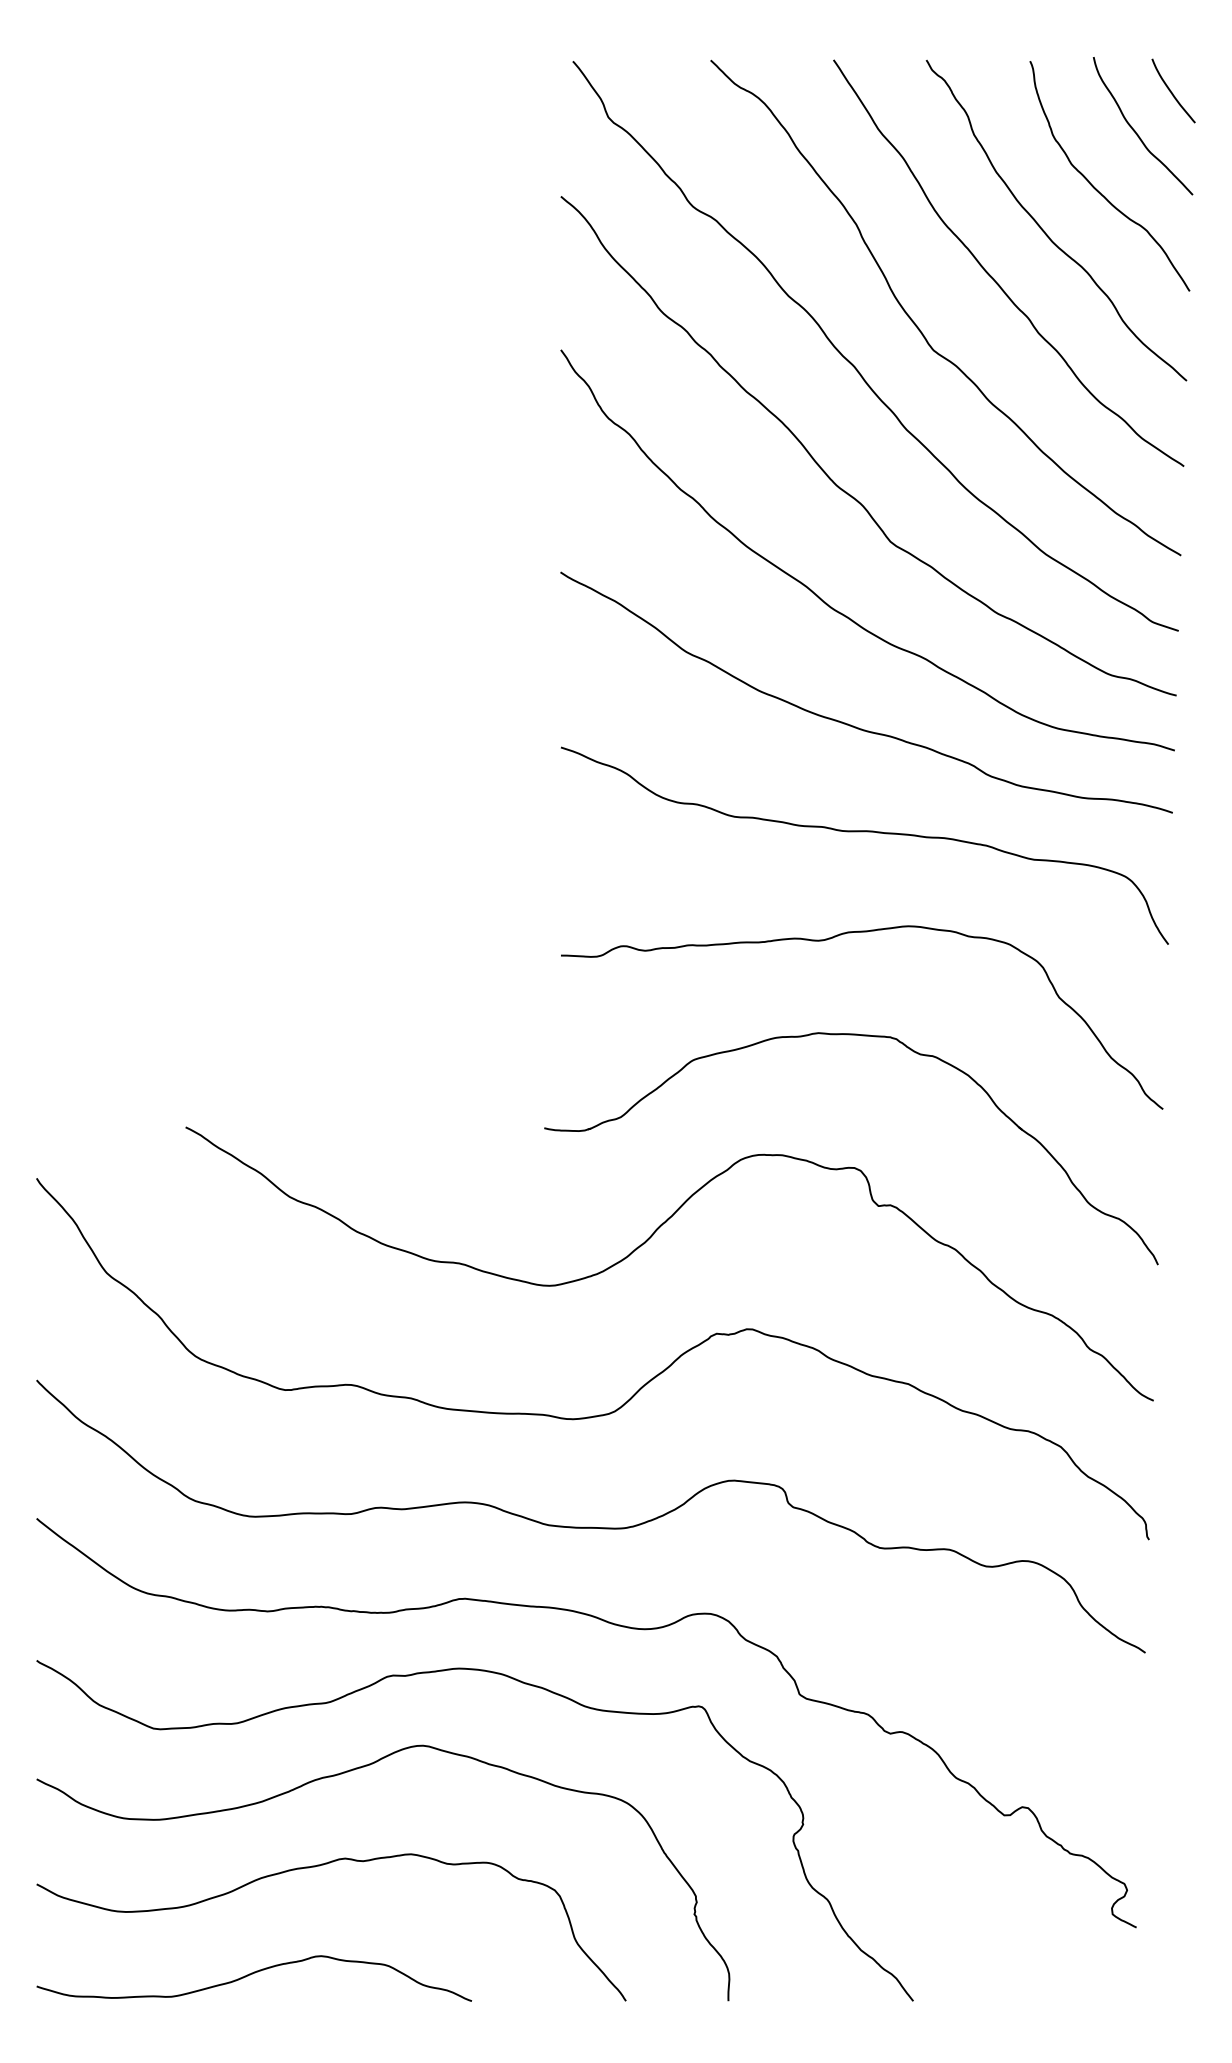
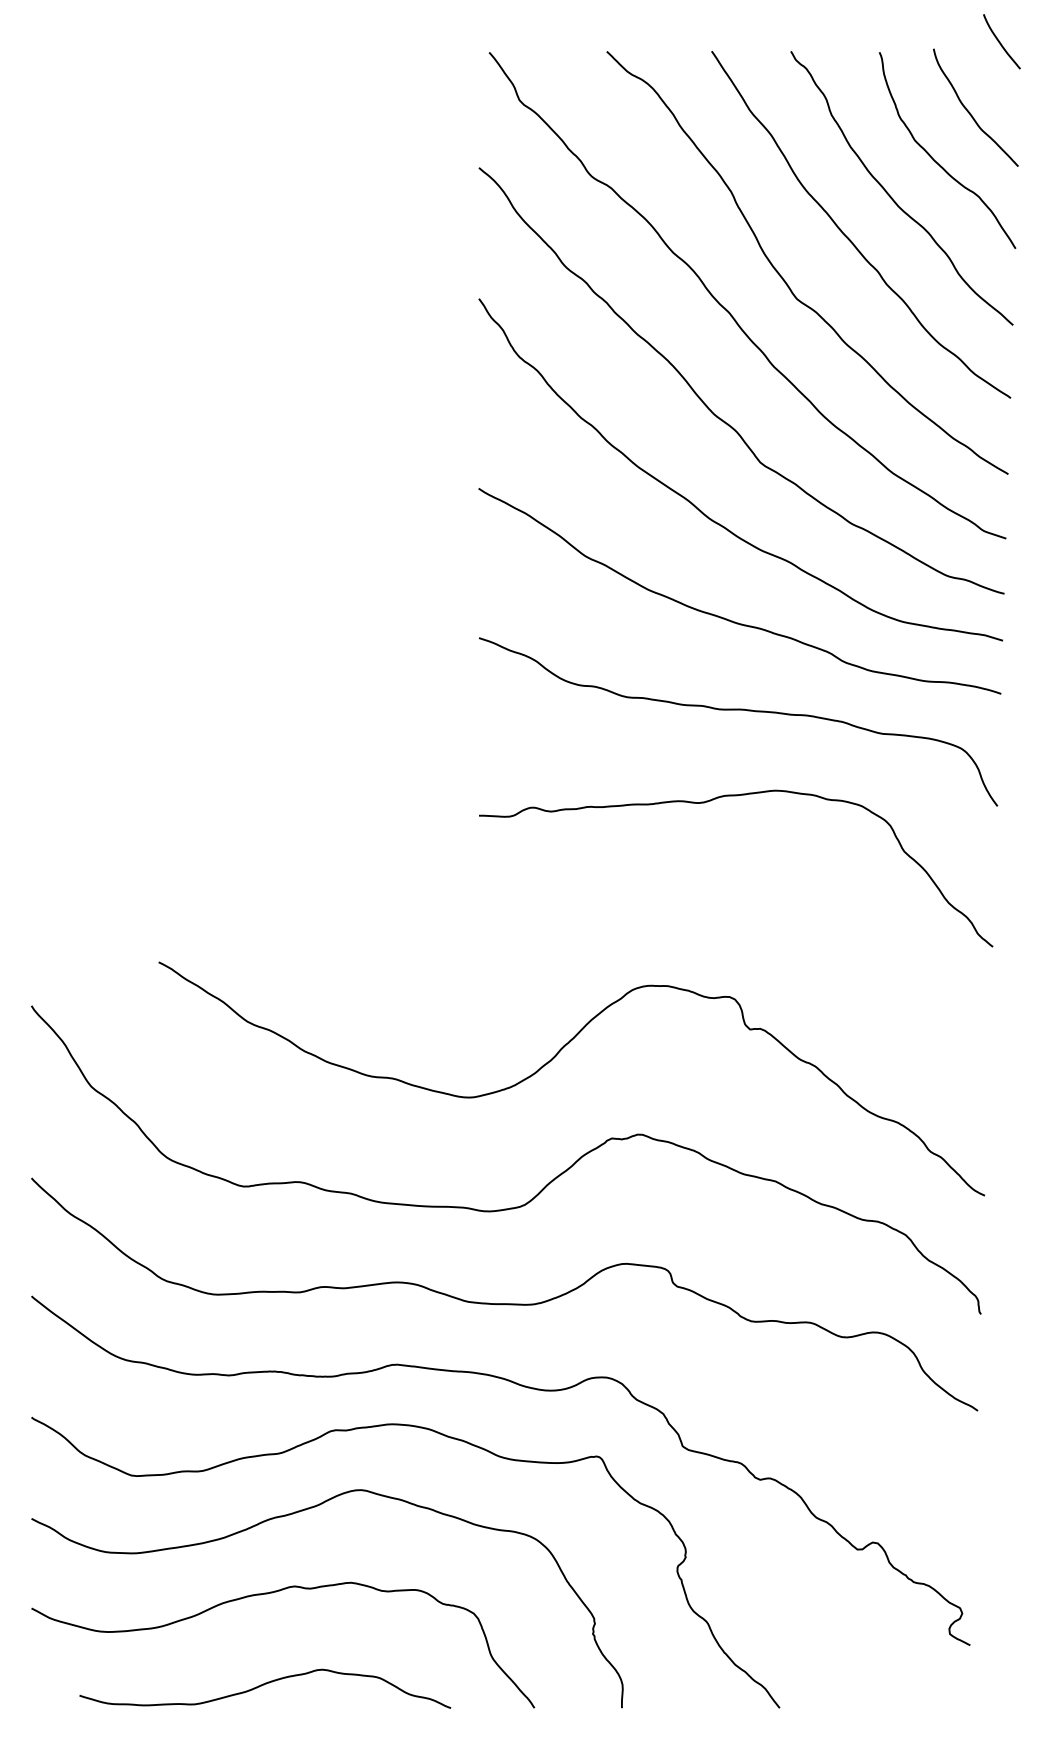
curve: (1171, 90) -> (1000, 41), moved
part: (855, 1036) -> (730, 884), removed
curve: (253, 1974) -> (264, 1685), moved

